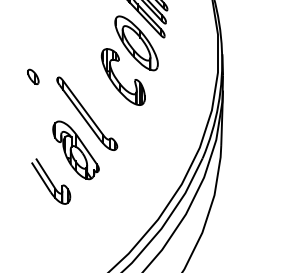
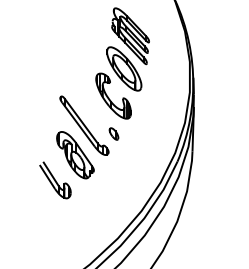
part: (32, 76) -> (113, 133), moved

